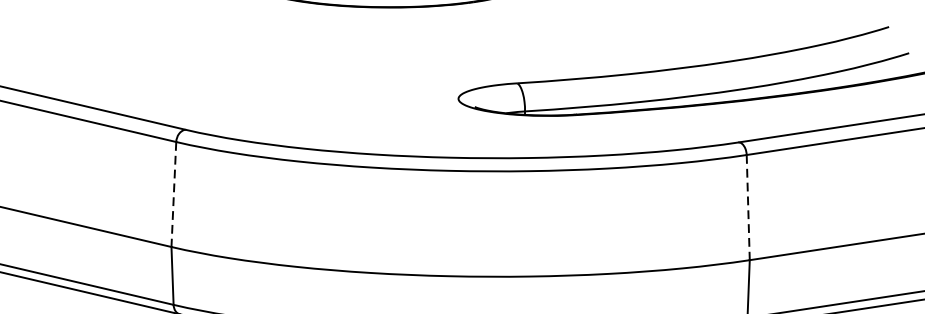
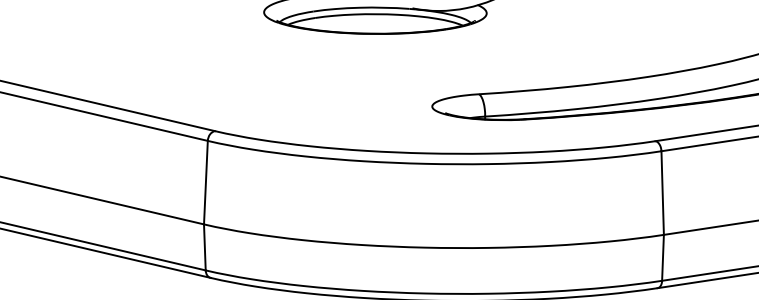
line: (173, 194) -> (205, 182), dashed -> solid
line: (748, 208) -> (662, 193), dashed -> solid

